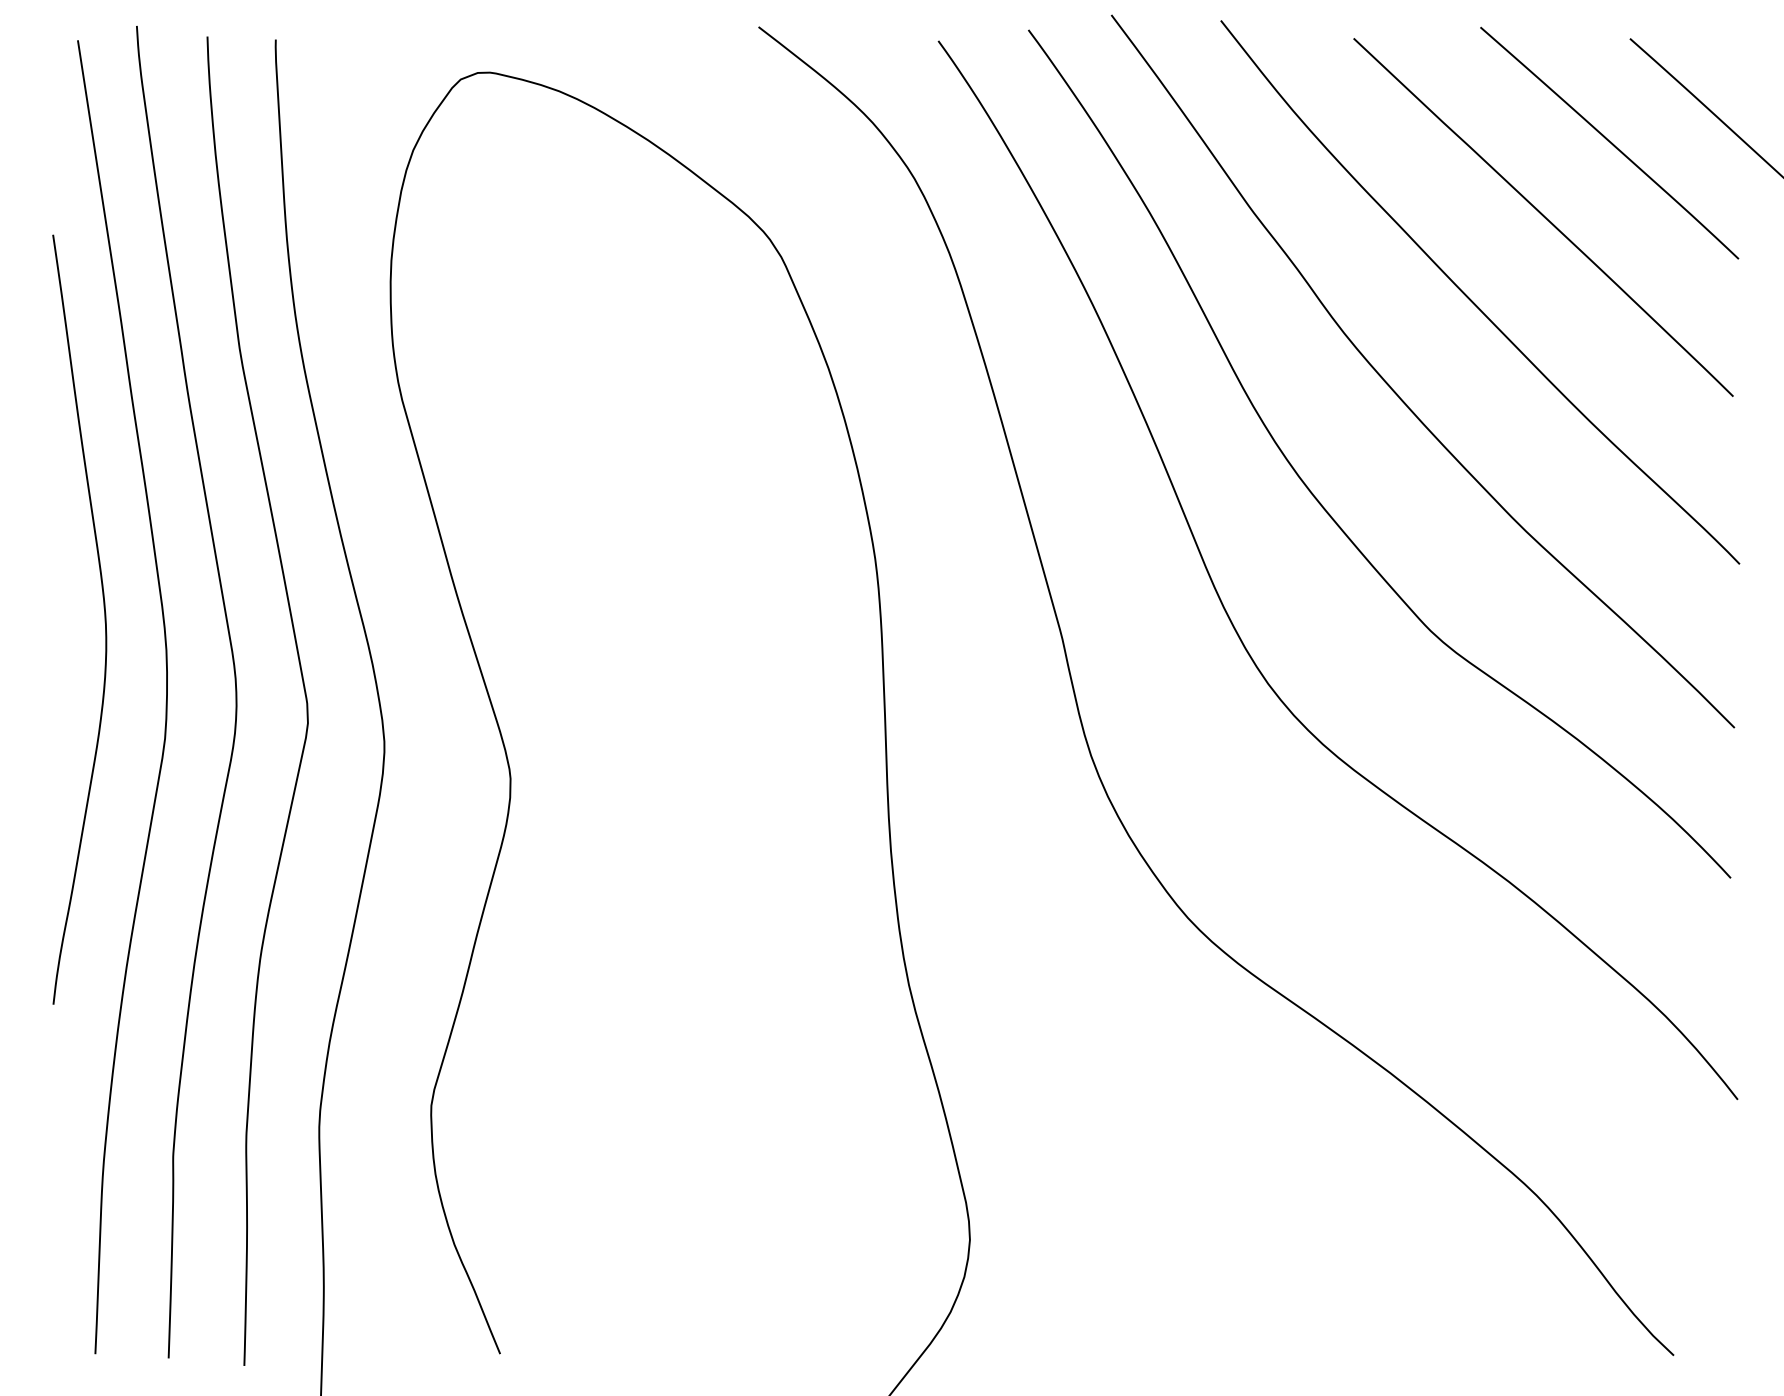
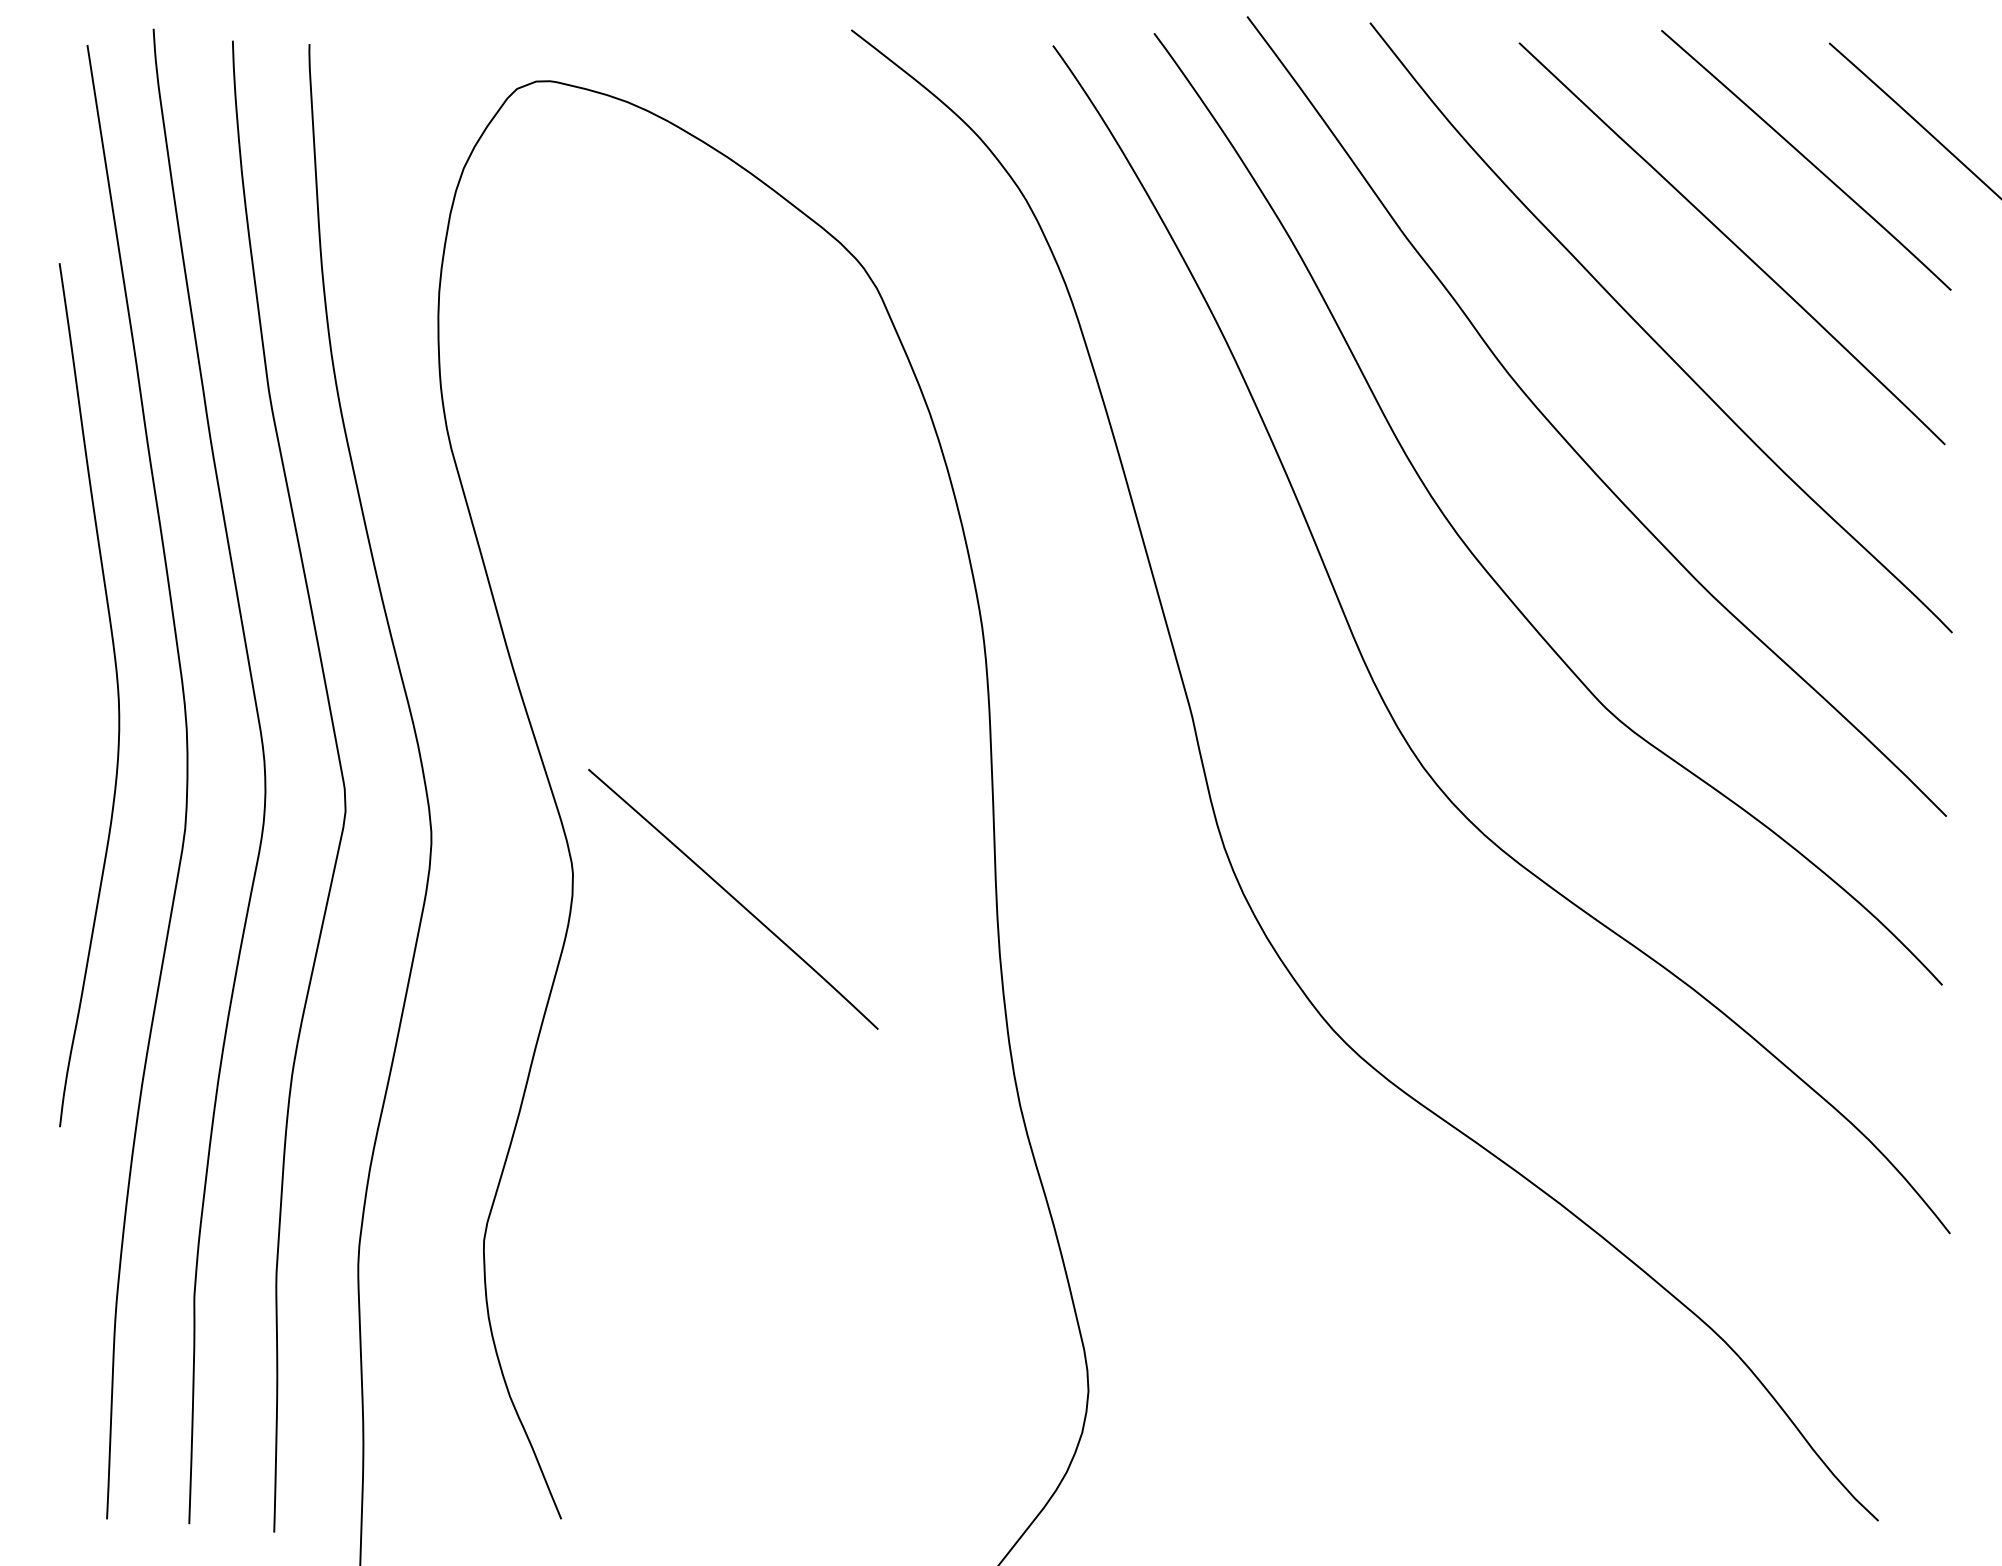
curve: (653, 801) -> (733, 899), added

